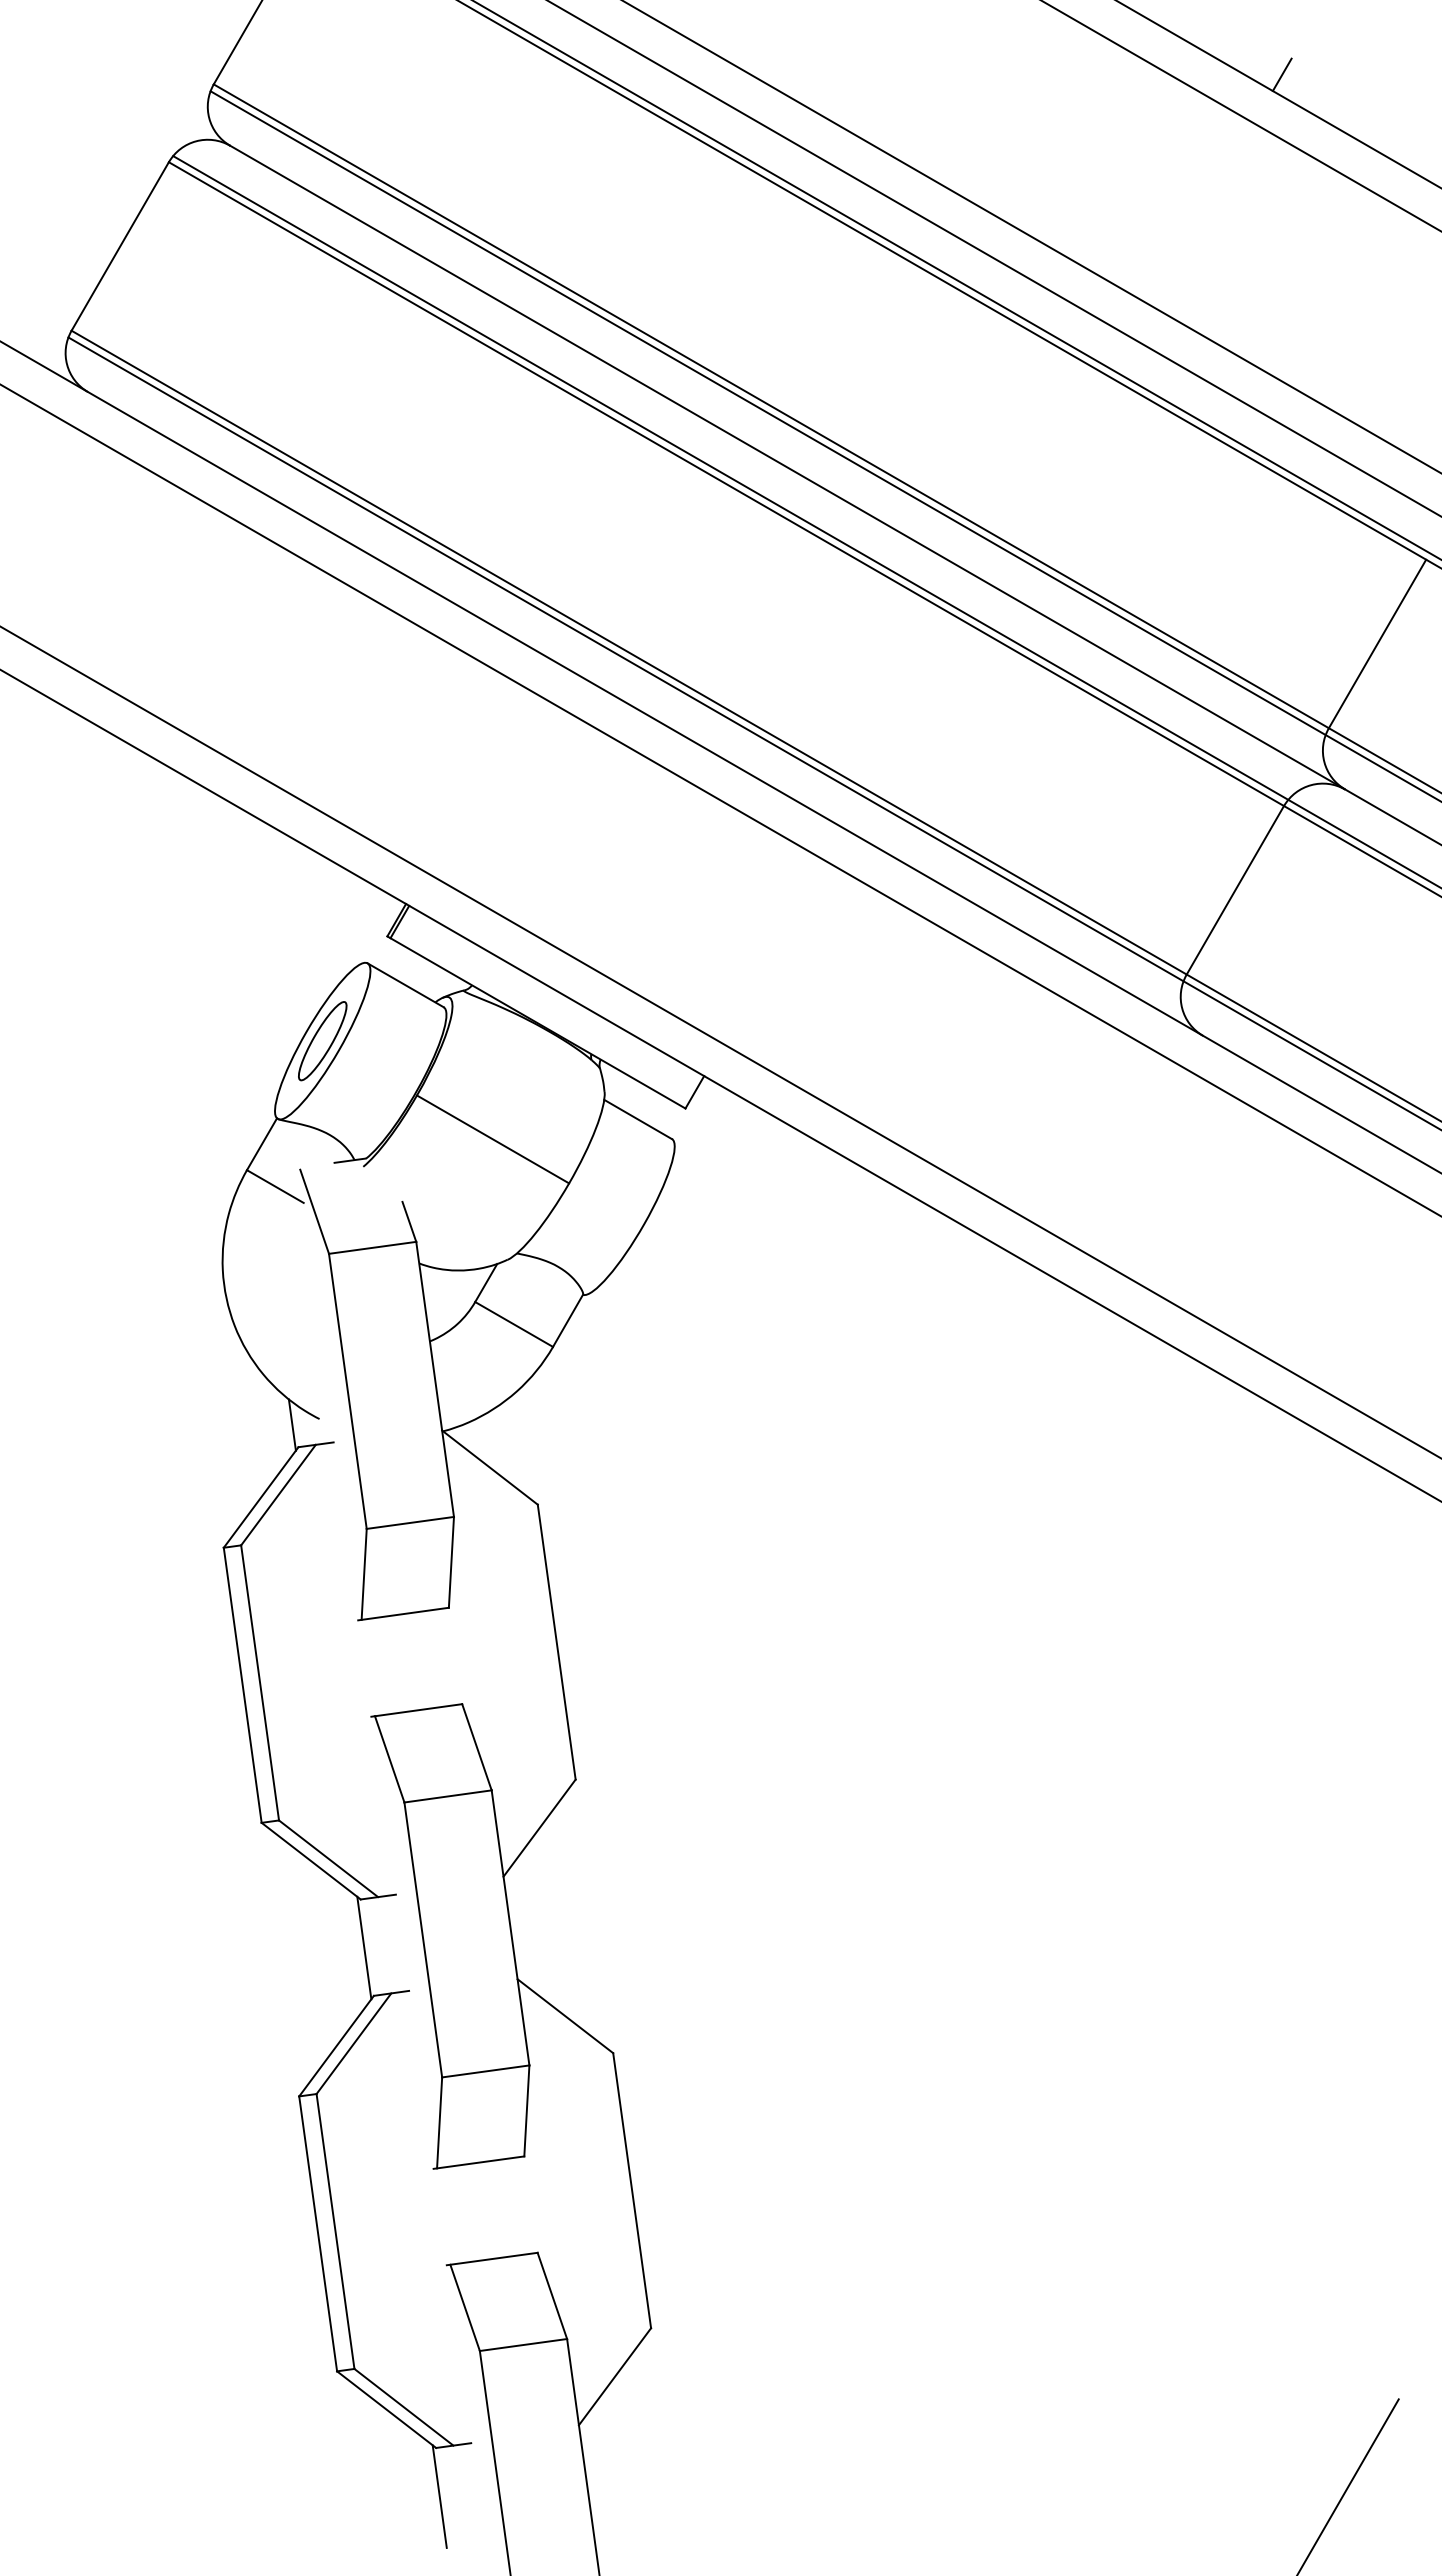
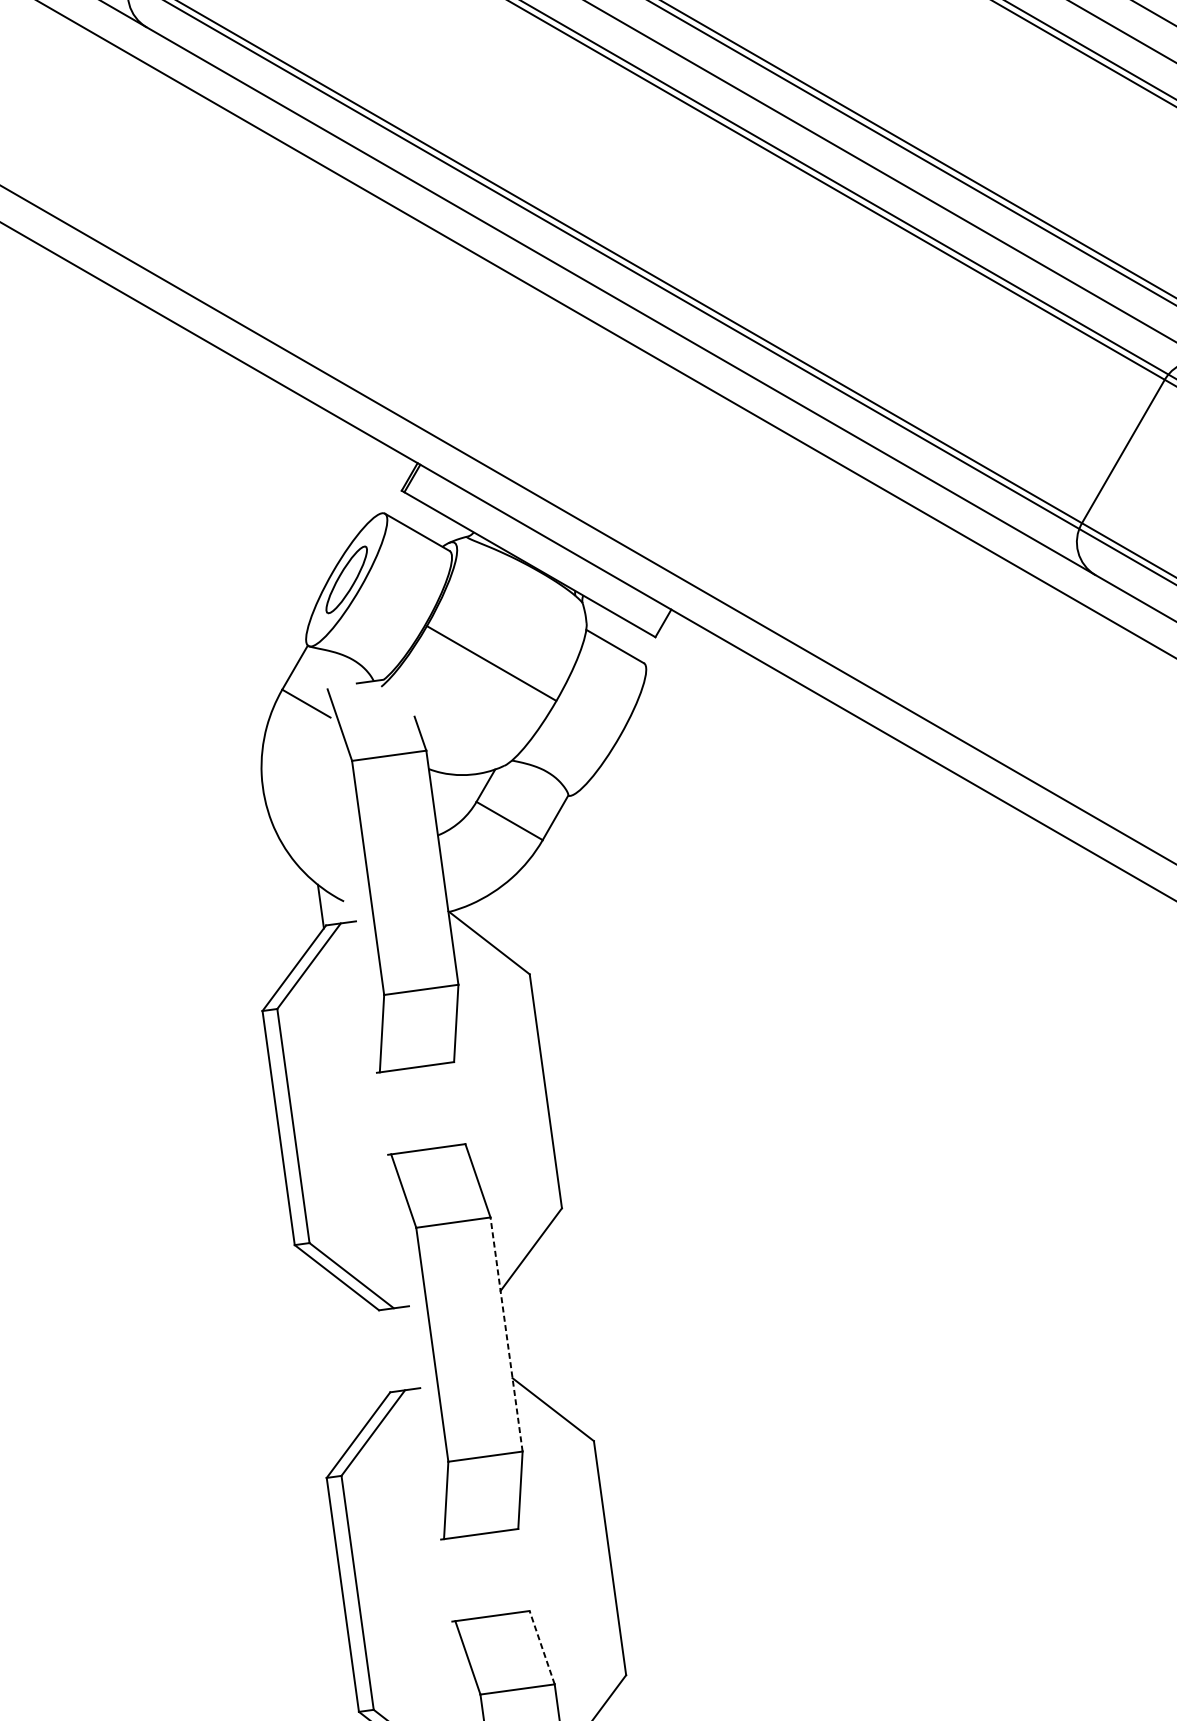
line: (510, 1927) -> (506, 1334), solid -> dashed
line: (364, 1947) -> (382, 1351), removed
line: (552, 2295) -> (542, 1647), solid -> dashed

